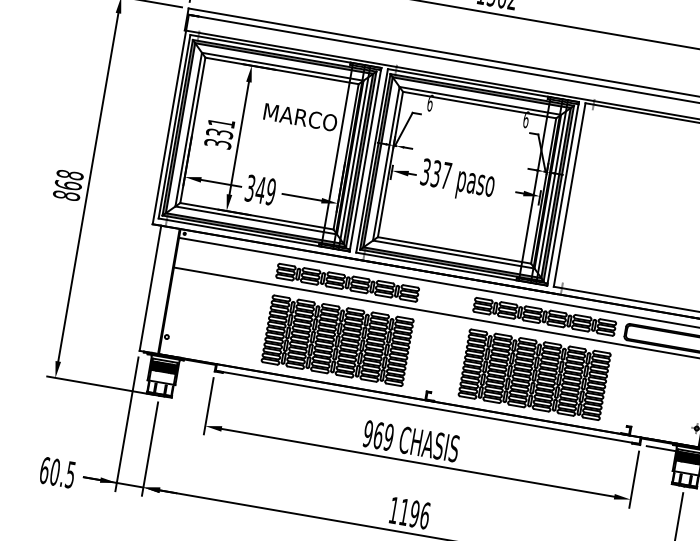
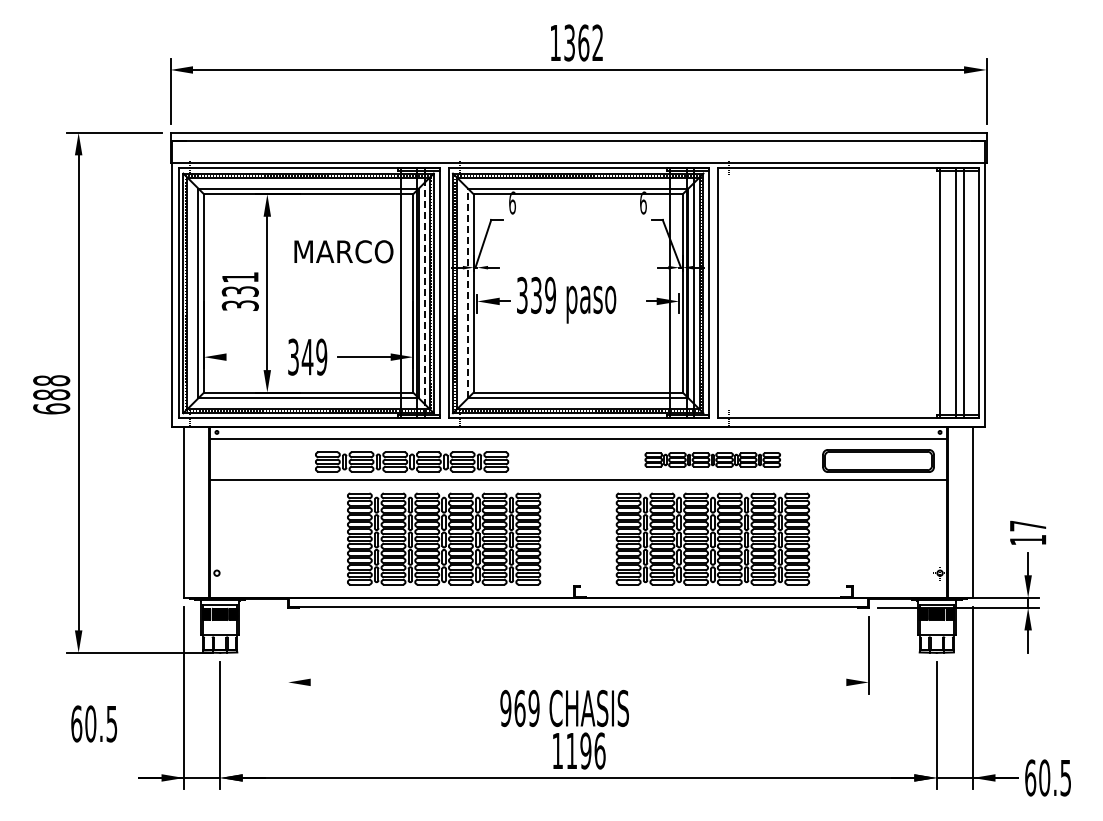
line: (354, 158) -> (424, 293), solid -> dashed
line: (385, 163) -> (467, 293), solid -> dashed
text: (446, 175) -> (550, 295), 337 -> 339
line: (220, 183) -> (253, 357), removed
text: (67, 190) -> (51, 401), 868 -> 688
part: (348, 282) -> (412, 461), moved
part: (544, 316) -> (712, 459), size x0.7
line: (209, 405) -> (288, 654), removed
text: (411, 440) -> (564, 707), moved
line: (418, 462) -> (578, 682), removed
text: (57, 472) -> (94, 723), moved

